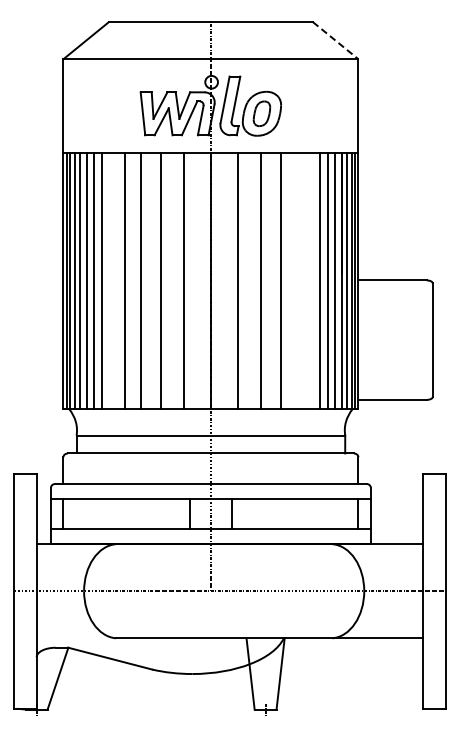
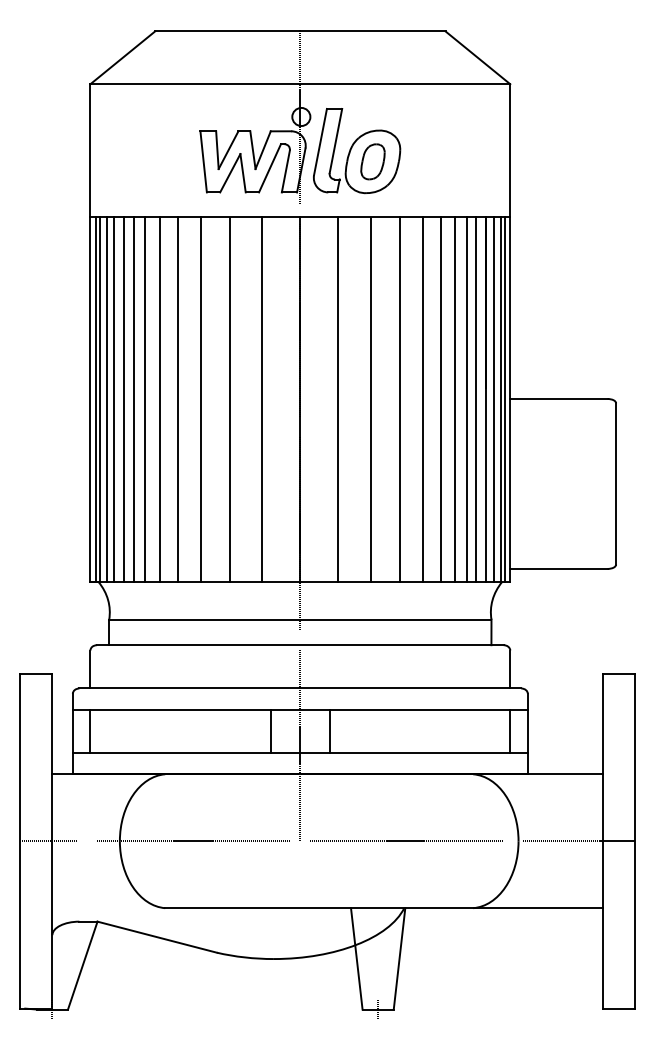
line: (336, 41) -> (479, 58), dashed -> solid
line: (112, 280) -> (160, 399), added
line: (297, 280) -> (423, 399), added
line: (309, 280) -> (440, 399), added

